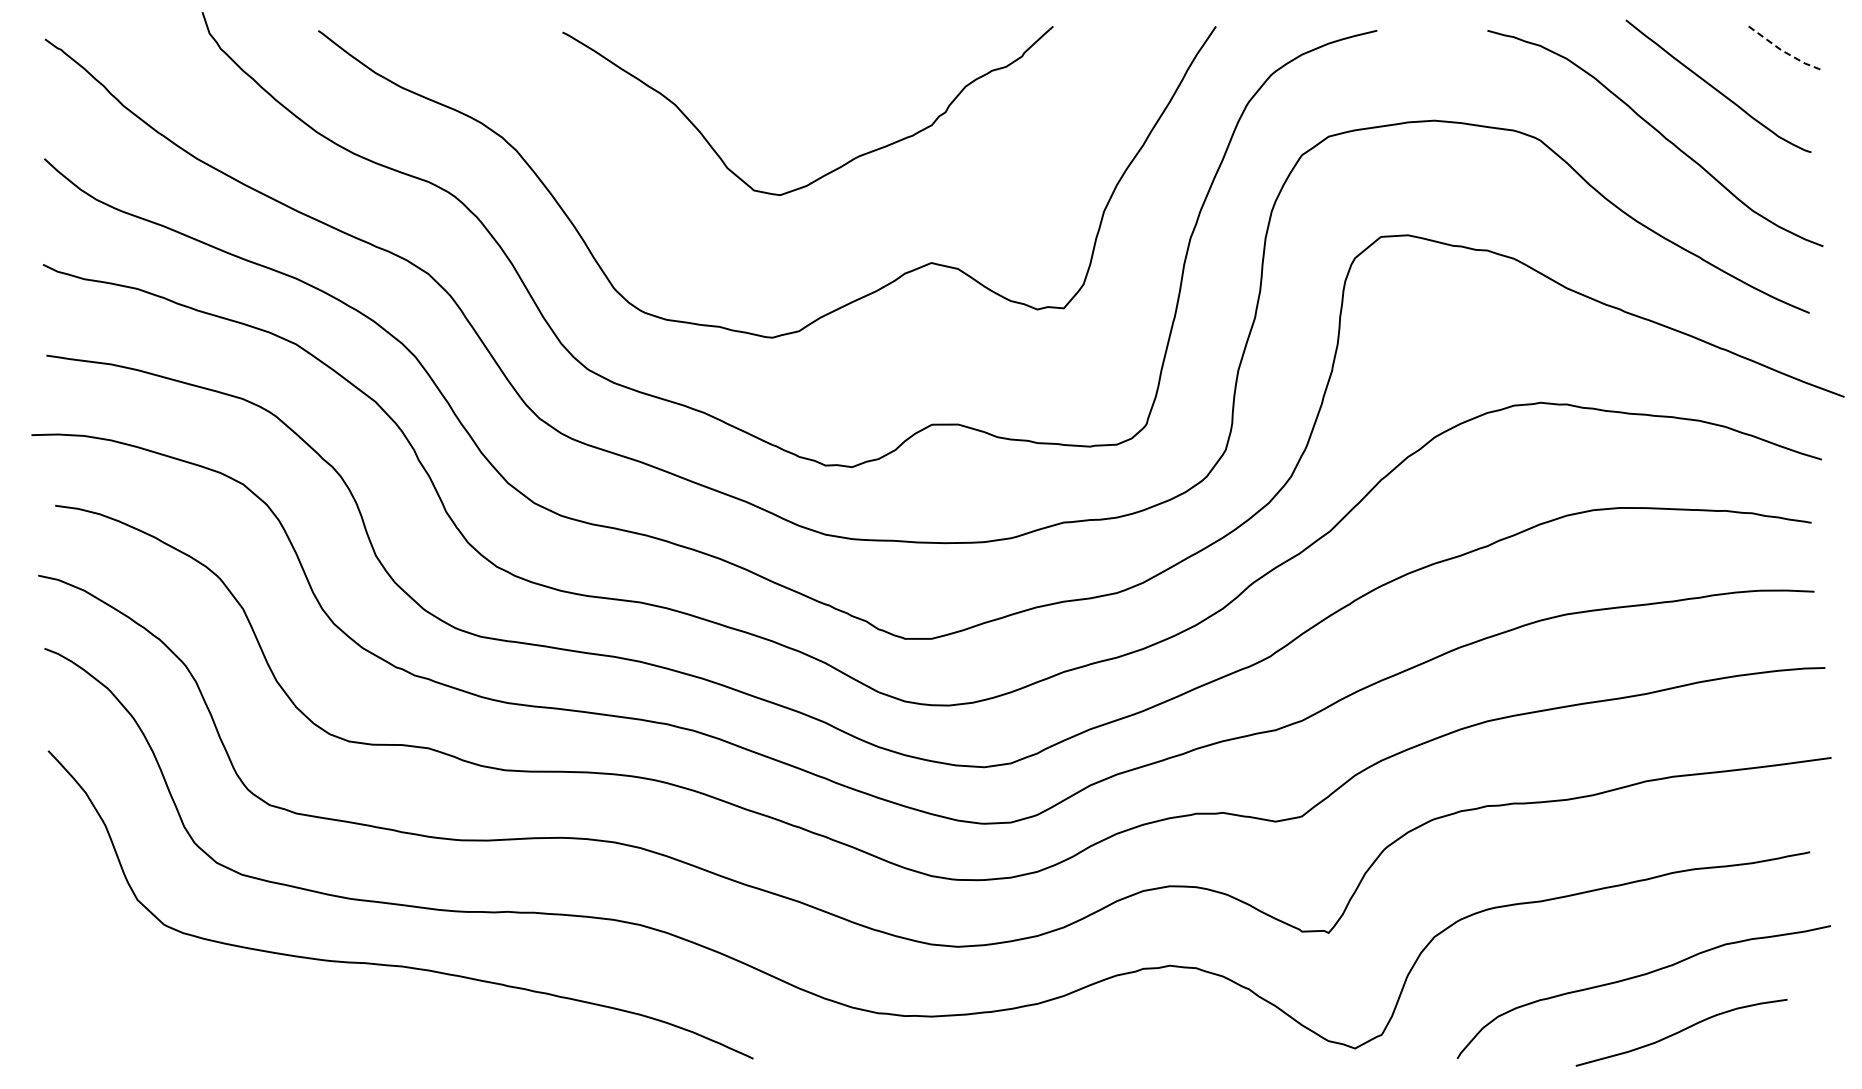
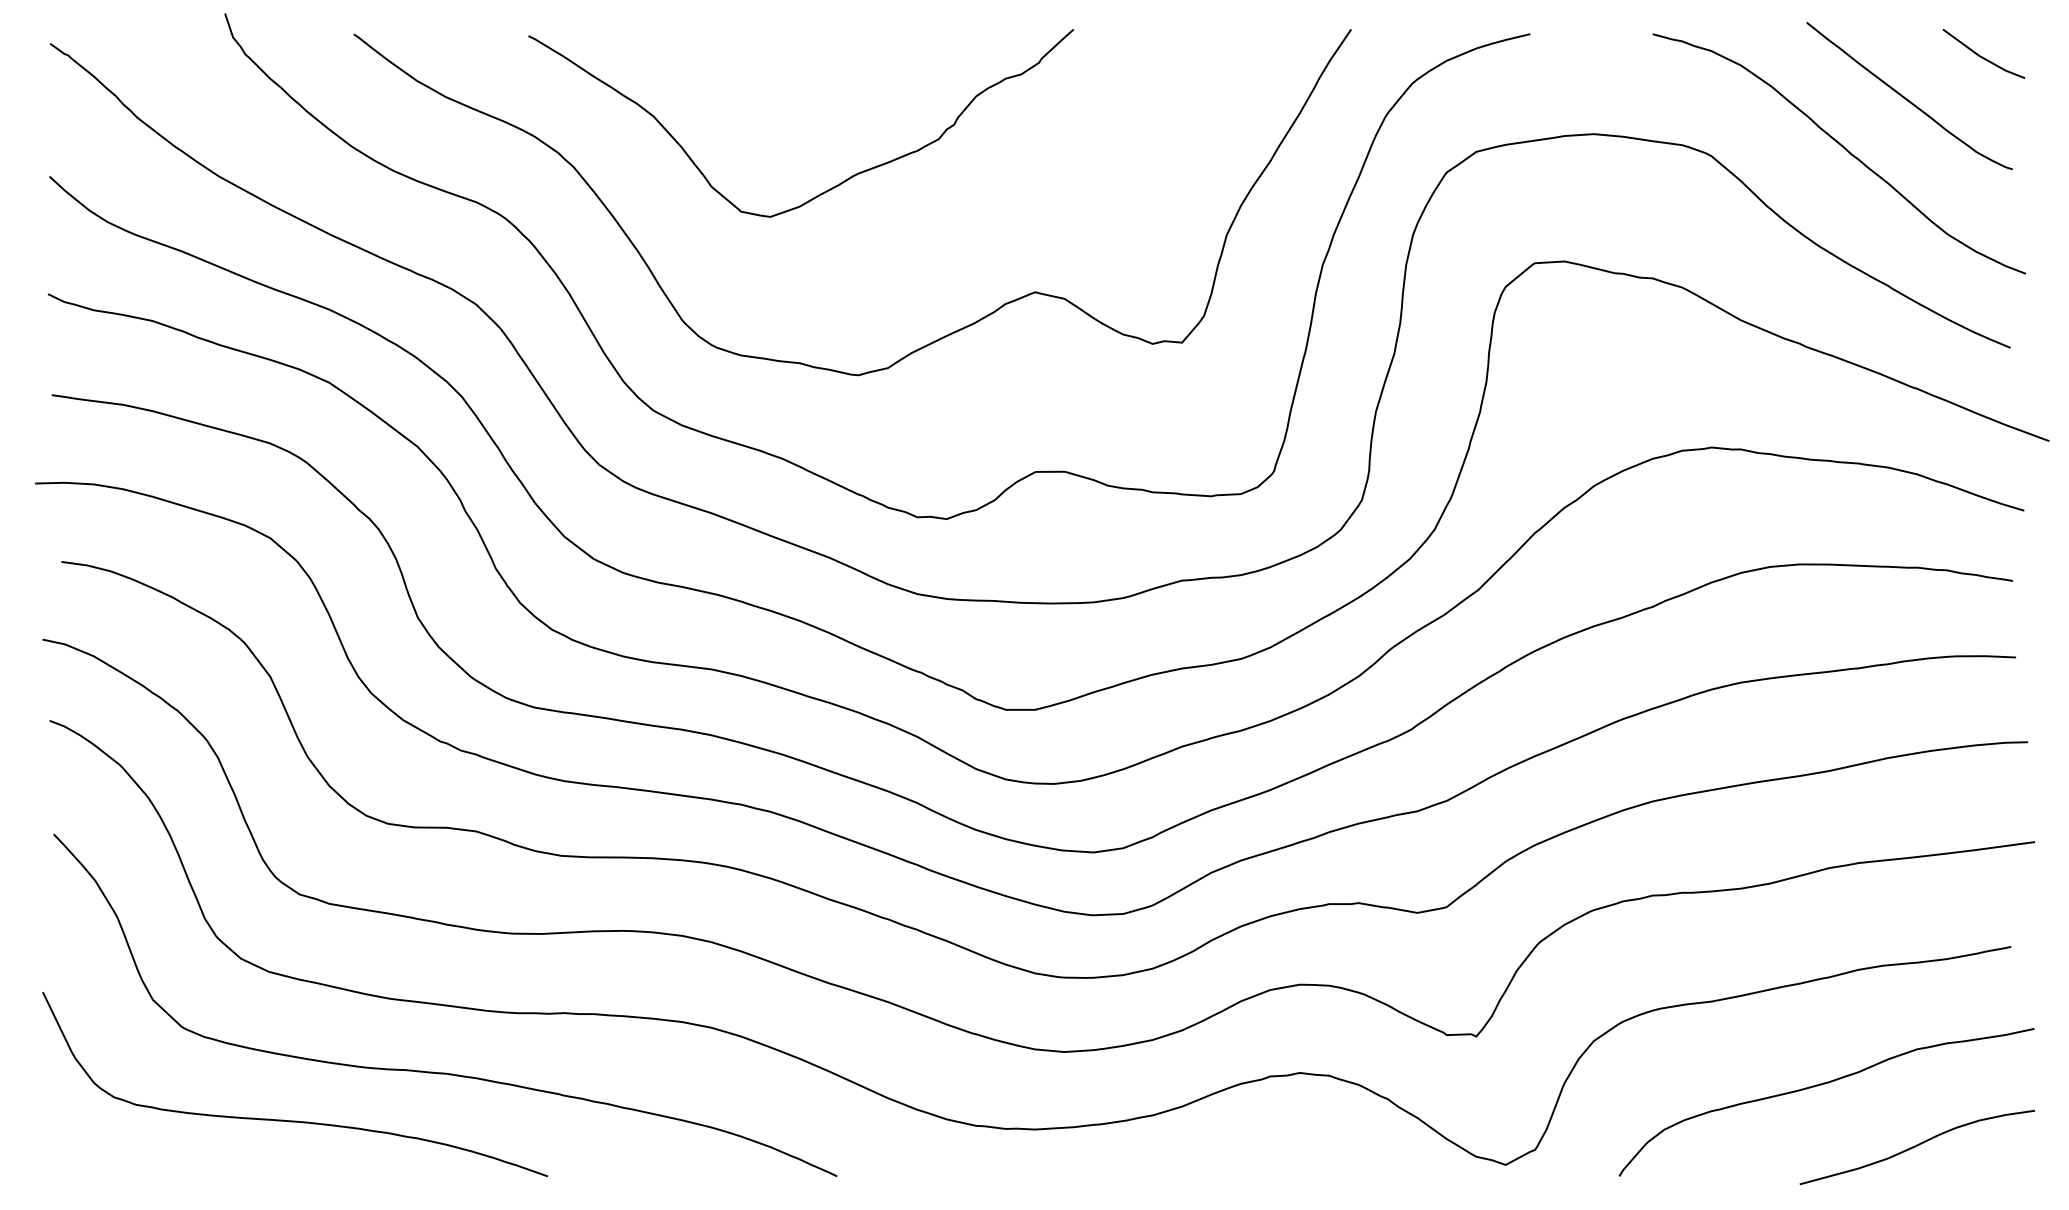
line: (1783, 51) -> (1981, 57), dashed -> solid
curve: (835, 168) -> (831, 187), moved
curve: (265, 1008) -> (295, 1120), added
curve: (1681, 1031) -> (1917, 1146), moved

